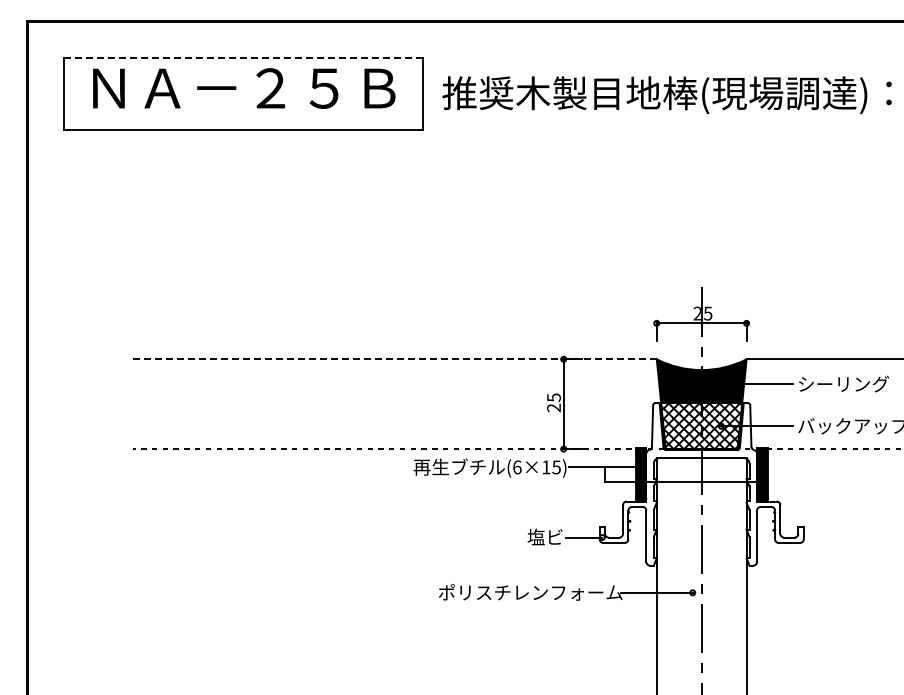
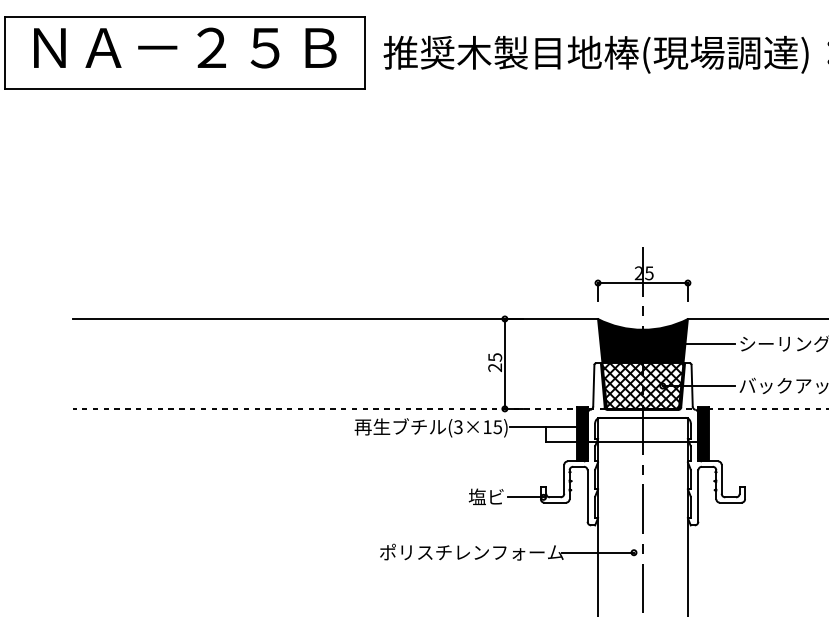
line: (243, 57) -> (184, 17), dashed -> solid
line: (394, 359) -> (335, 319), dashed -> solid
text: (517, 467) -> (458, 427), (6×15) -> (3×15)

